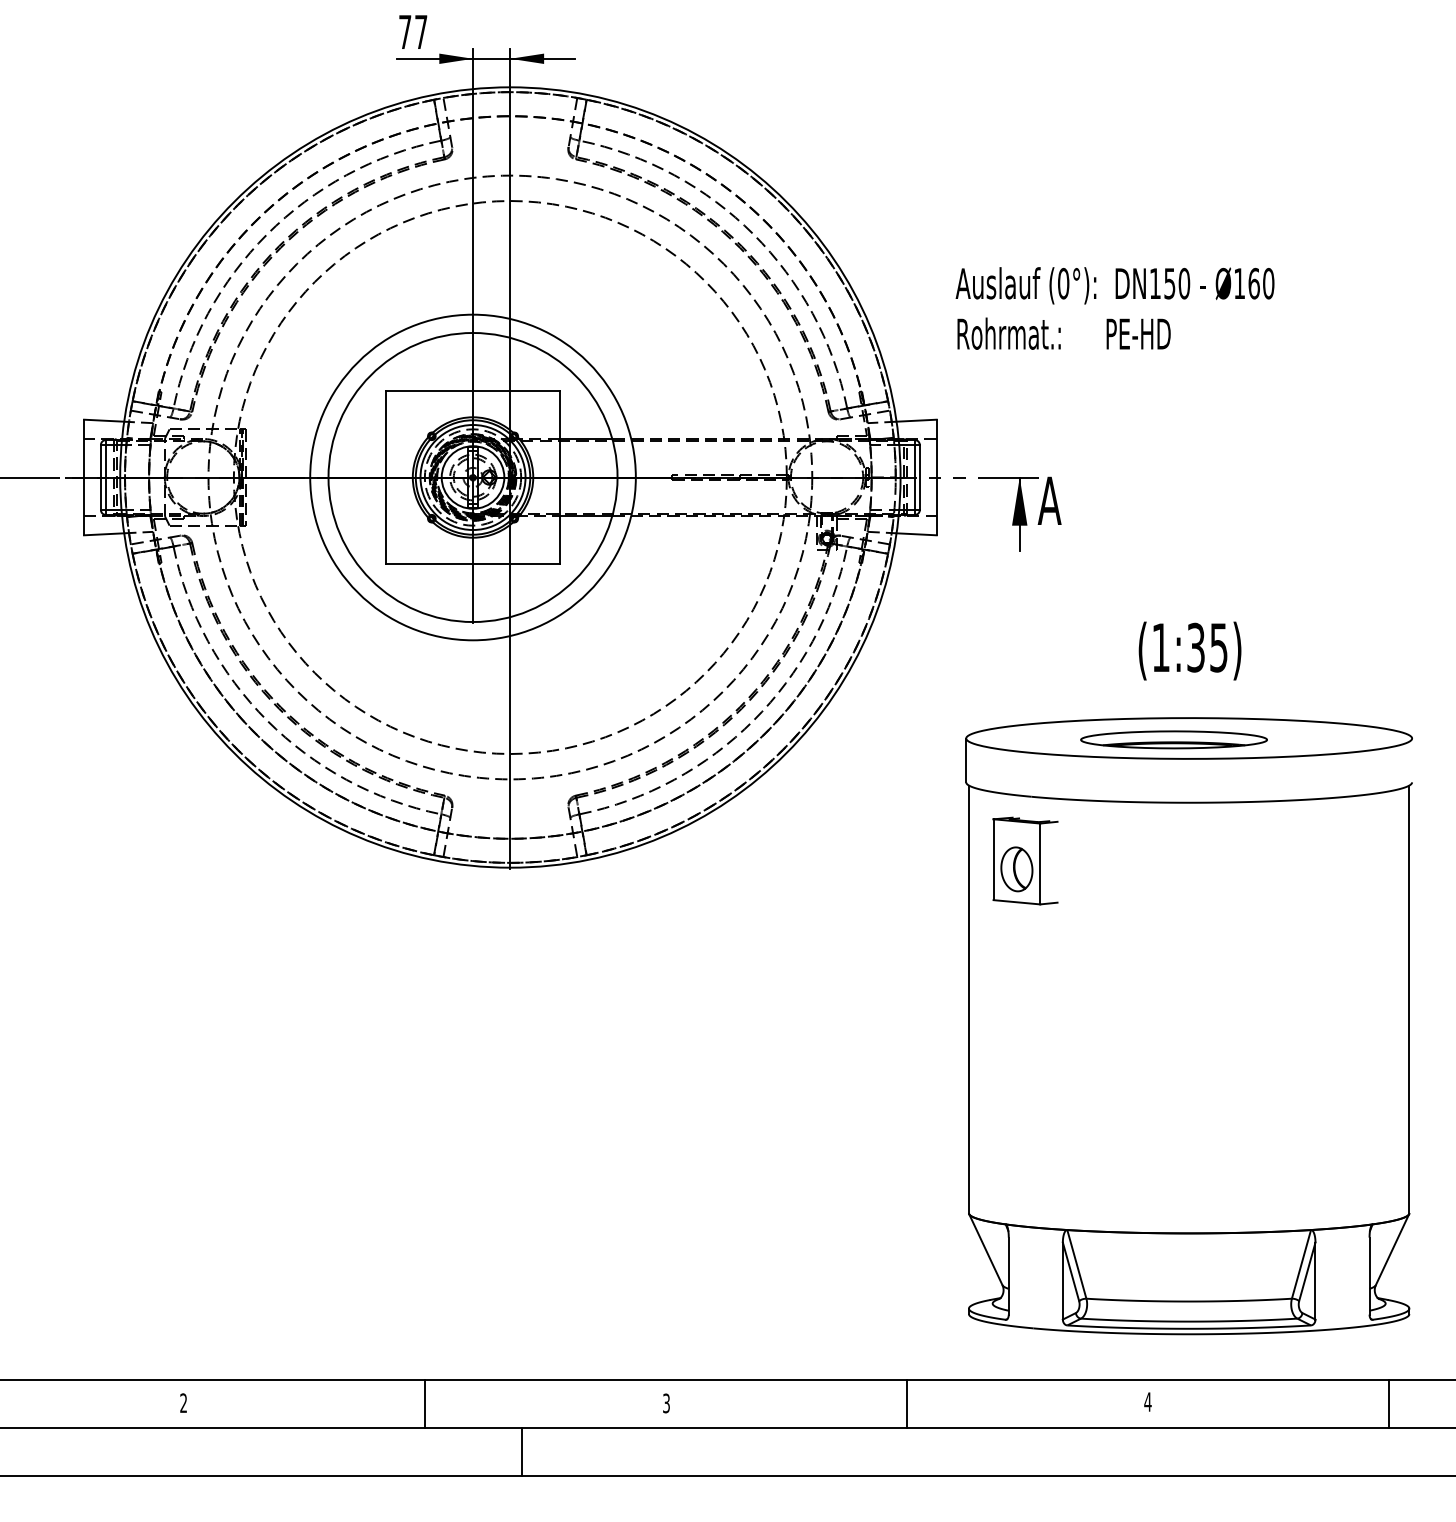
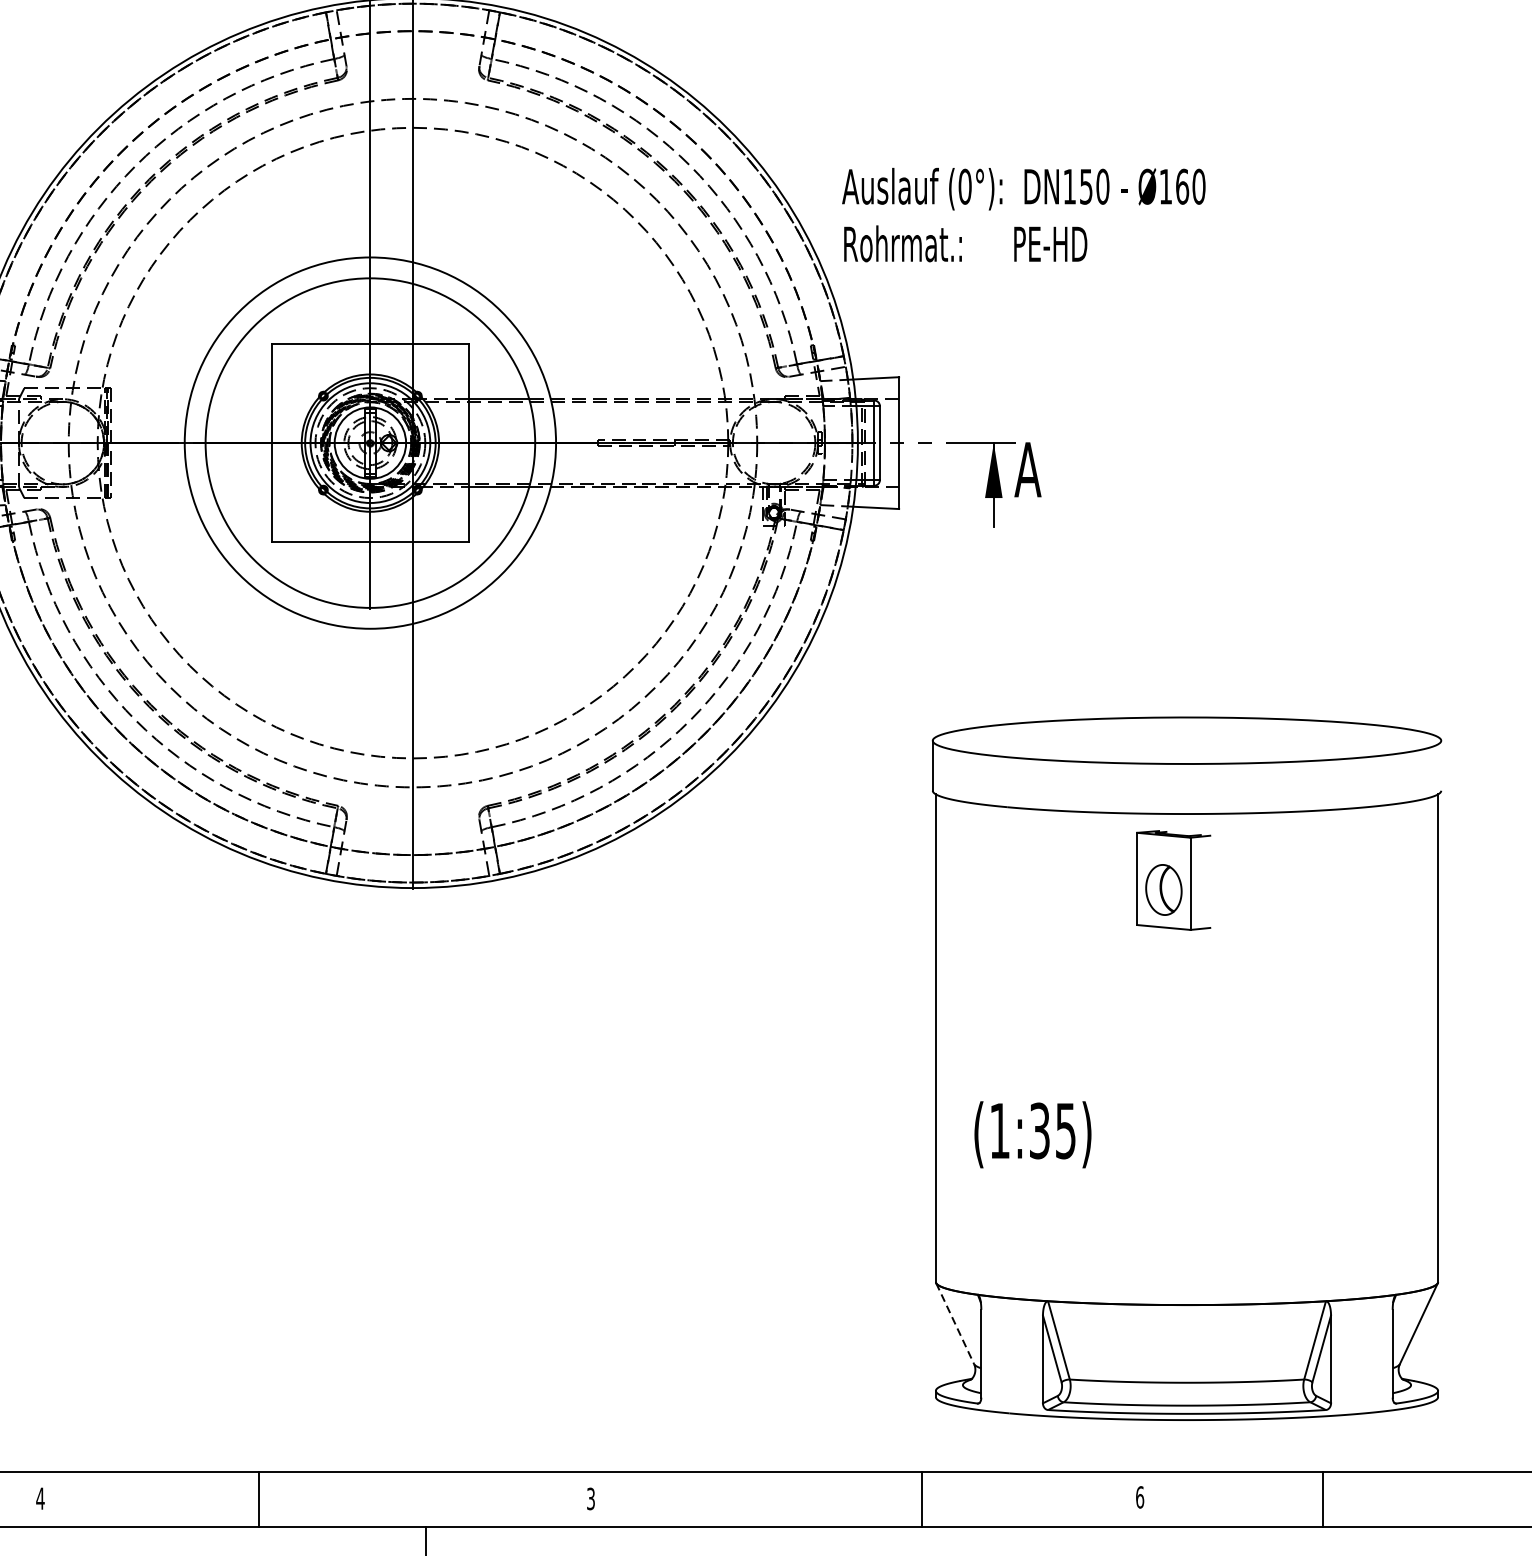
text: (1114, 308) -> (1023, 215), moved
text: (1189, 650) -> (1032, 1134), moved
part: (1173, 739) -> (1169, 741), removed
part: (1025, 860) -> (1173, 879), moved
line: (986, 1250) -> (955, 1324), solid -> dashed
text: (1147, 1401) -> (1139, 1496), 4 -> 6
text: (183, 1402) -> (40, 1497), 2 -> 4
line: (425, 1403) -> (259, 1499), moved
line: (906, 1403) -> (921, 1499), moved
line: (1388, 1403) -> (1323, 1499), moved

